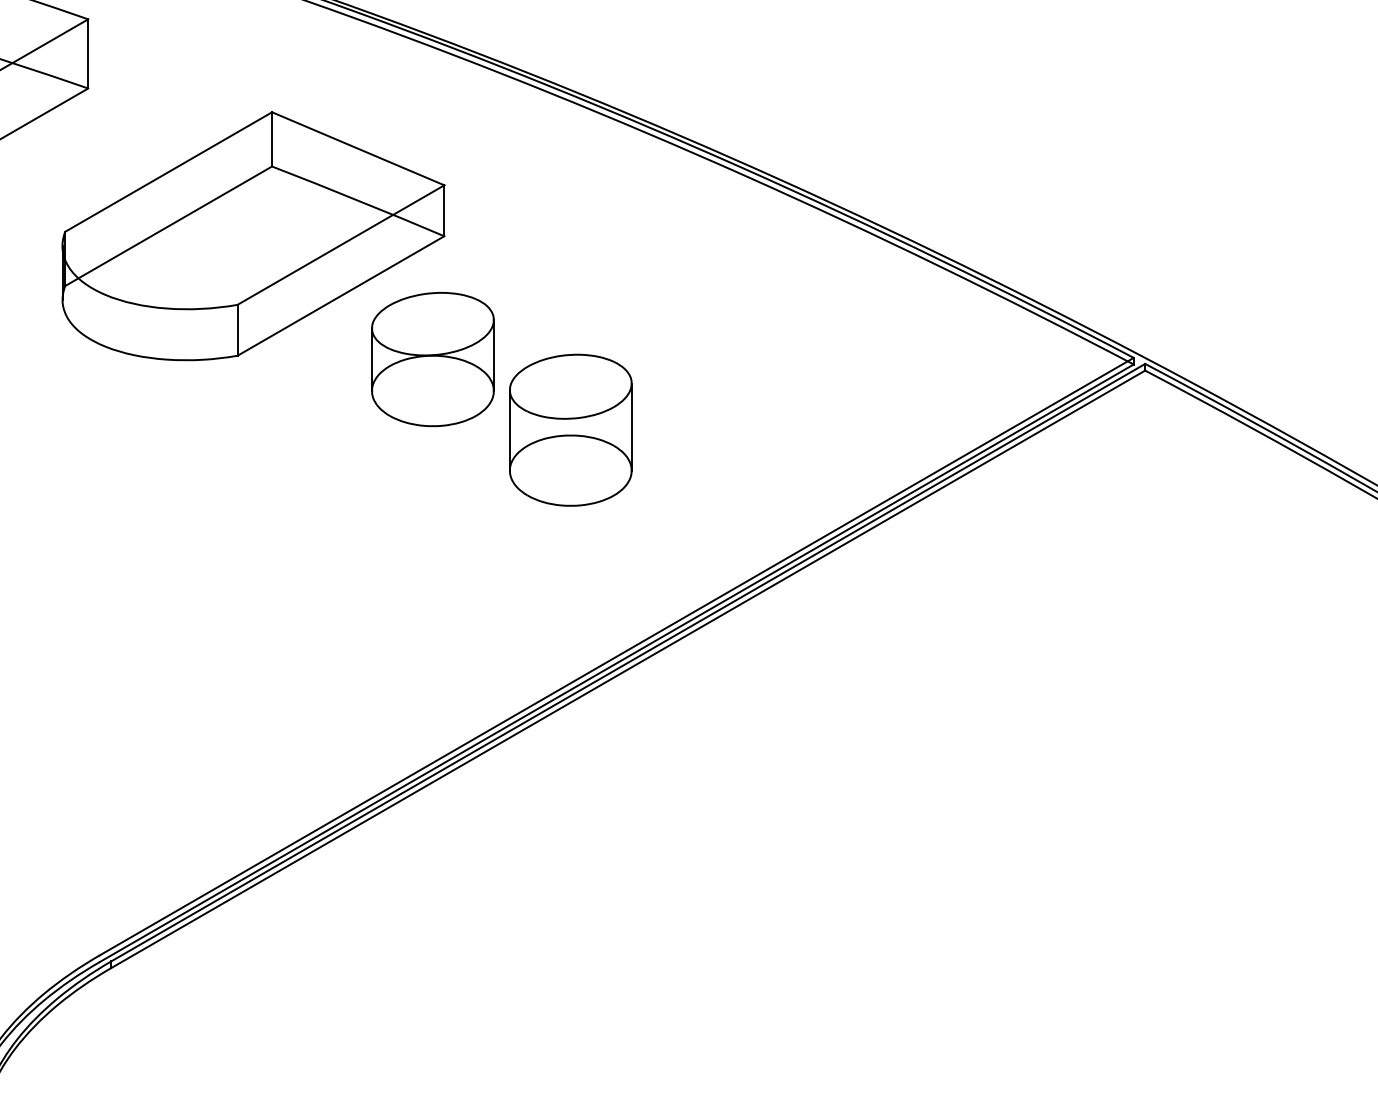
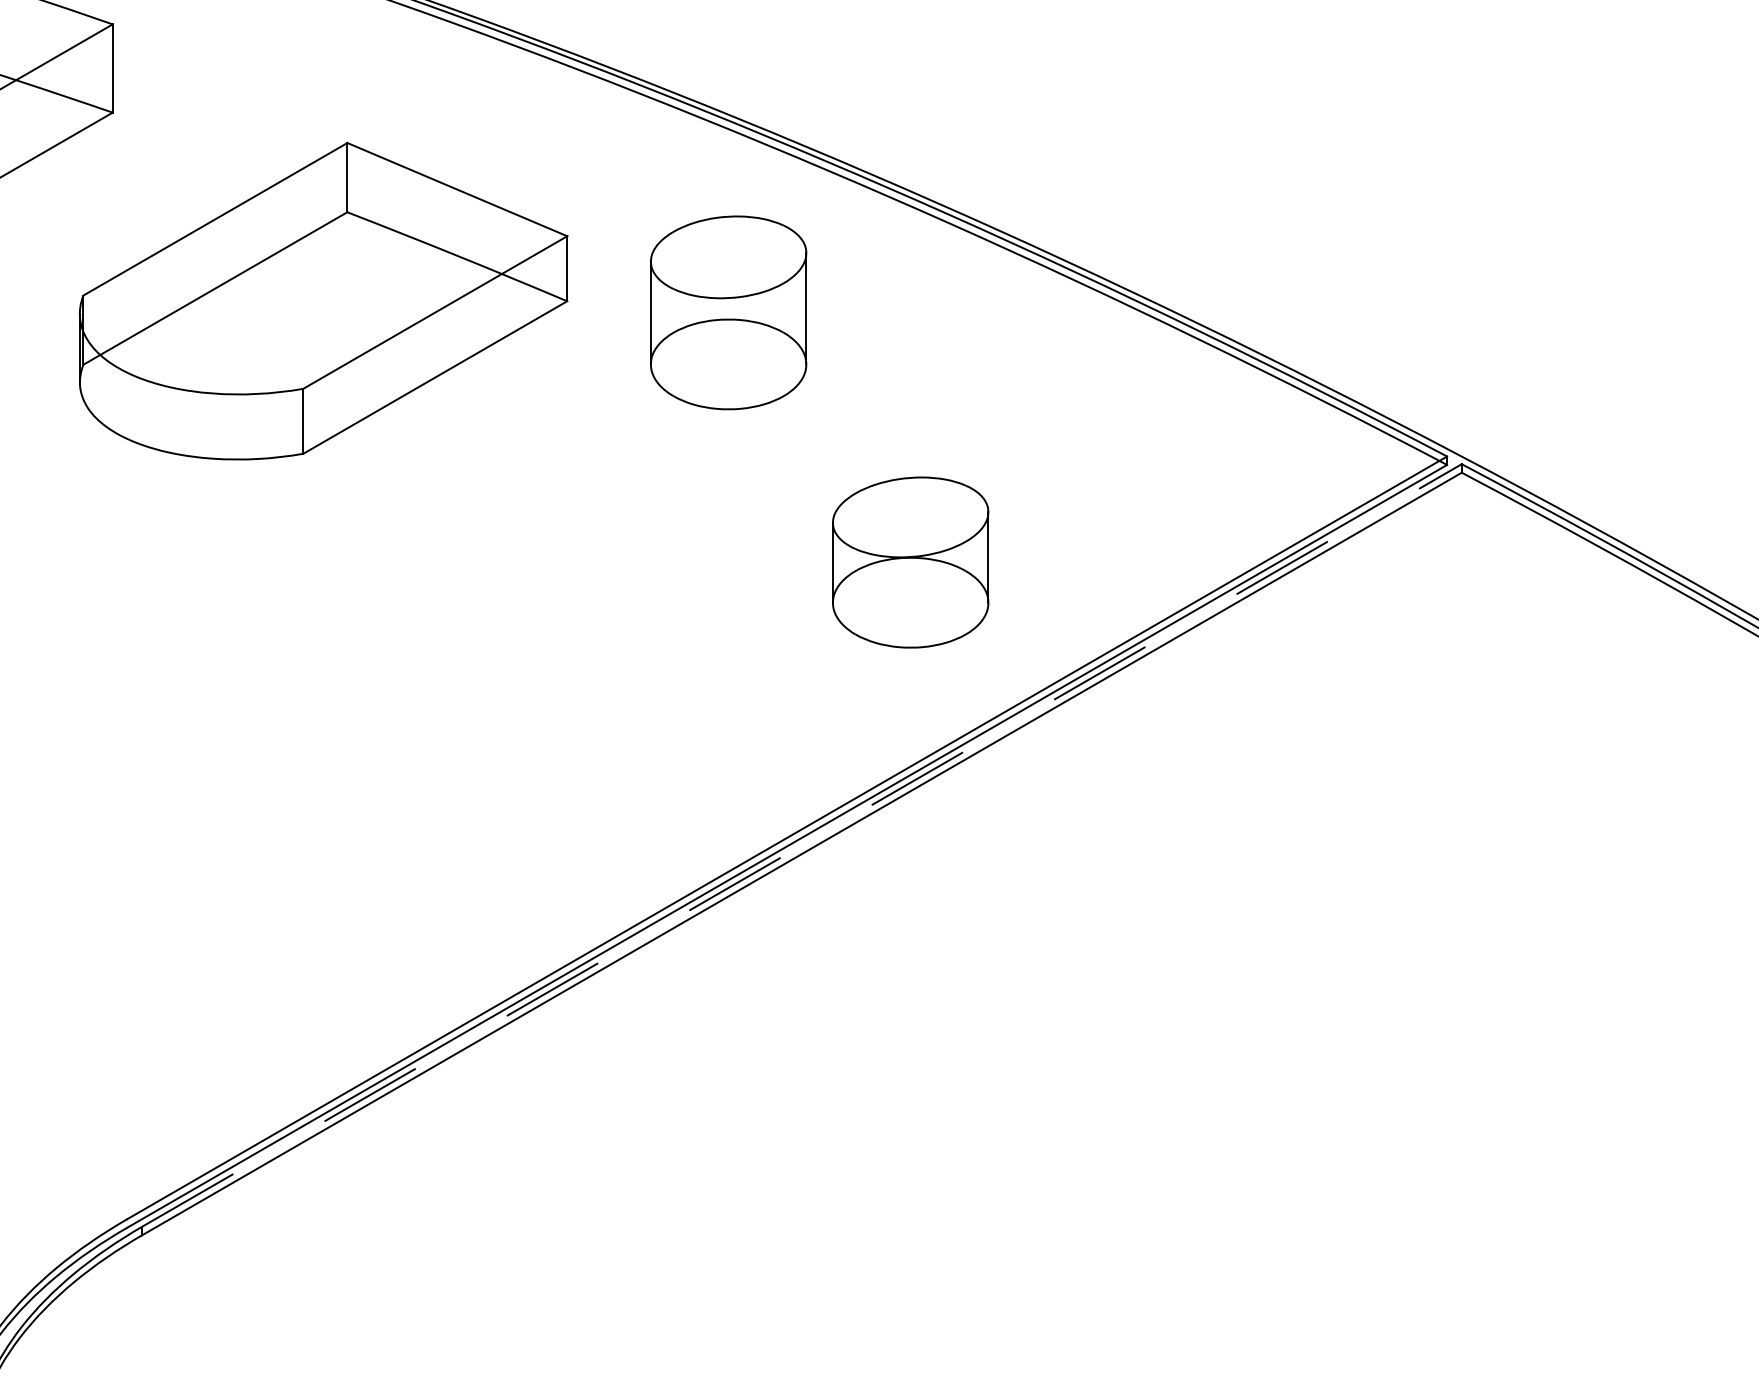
part: (432, 359) -> (910, 562), moved
part: (570, 429) -> (728, 312), moved
line: (628, 662) -> (802, 845), solid -> dashed

